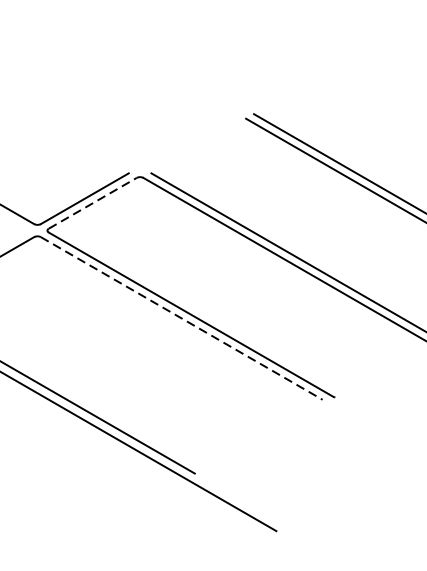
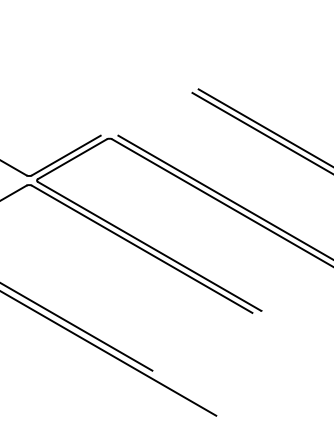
line: (92, 203) -> (72, 159), dashed -> solid
line: (182, 318) -> (142, 249), dashed -> solid

